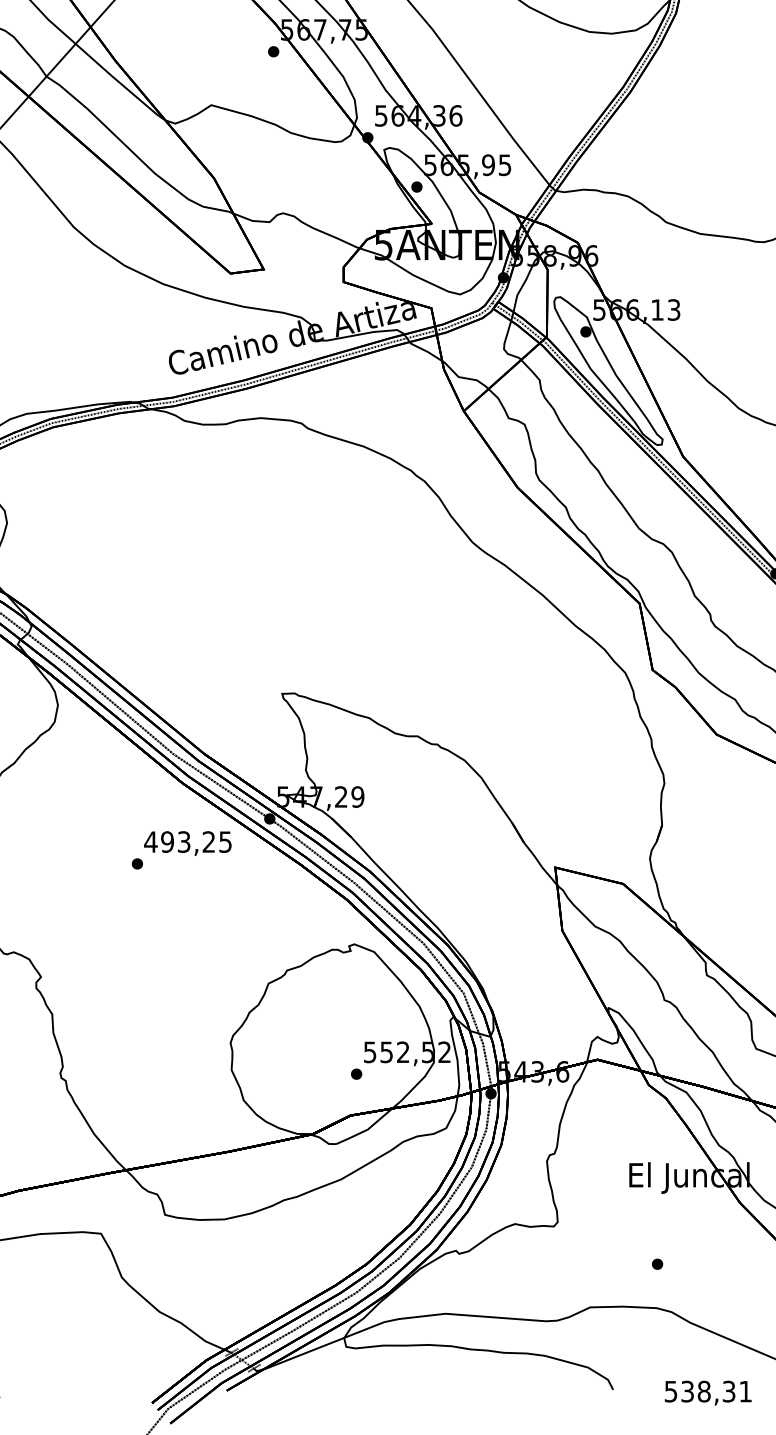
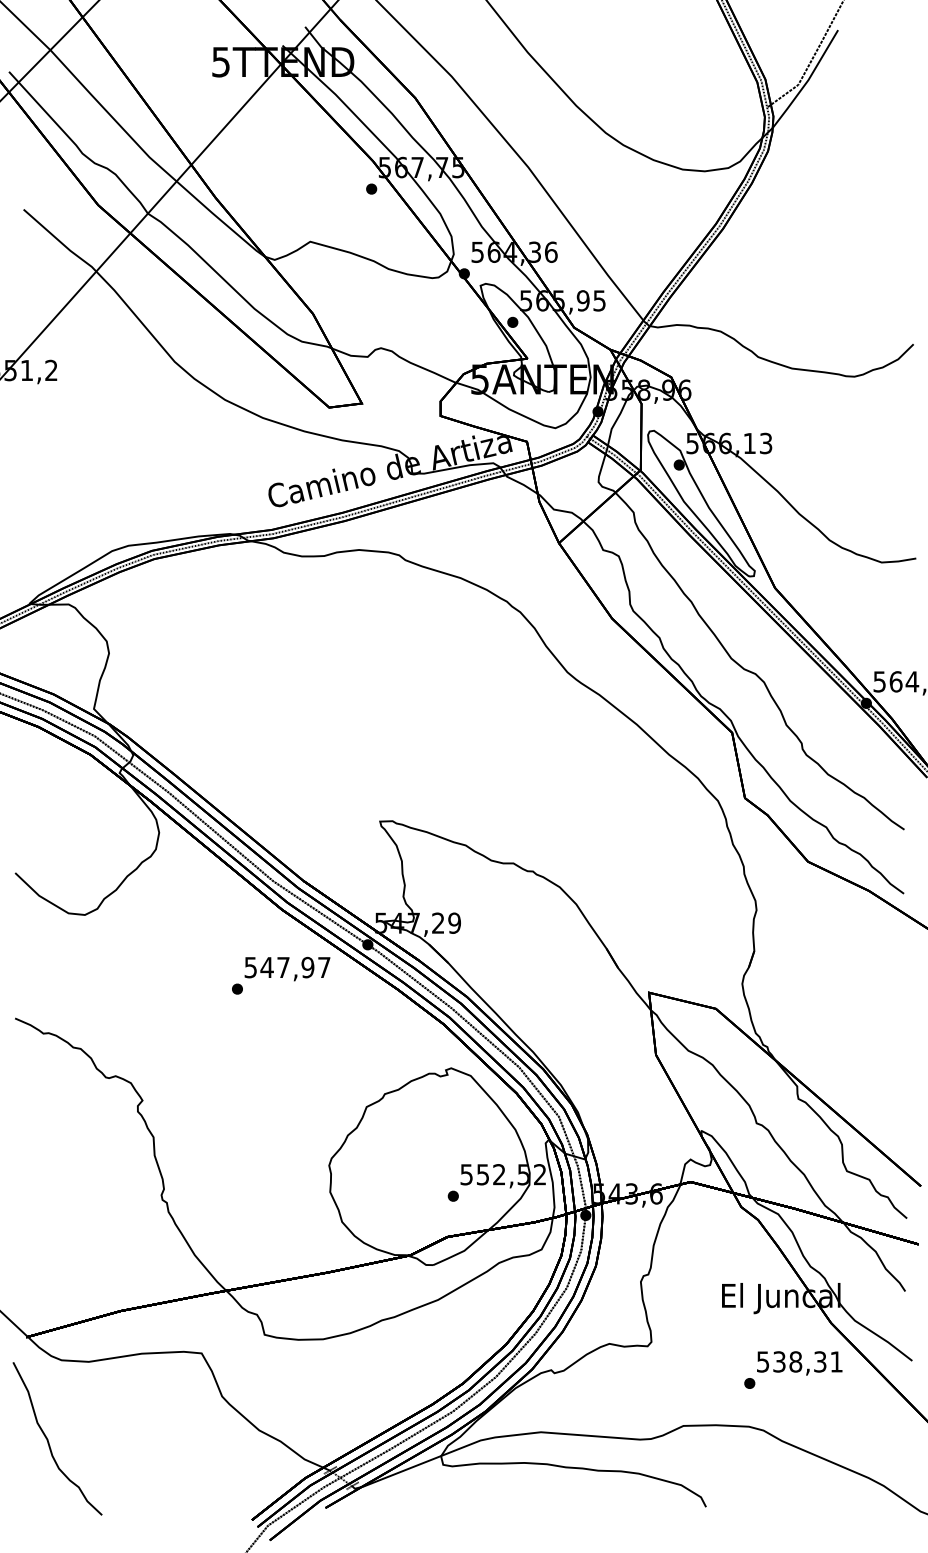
text: (188, 841) -> (287, 967), 493,25 -> 547,97
text: (708, 1393) -> (799, 1363), moved

